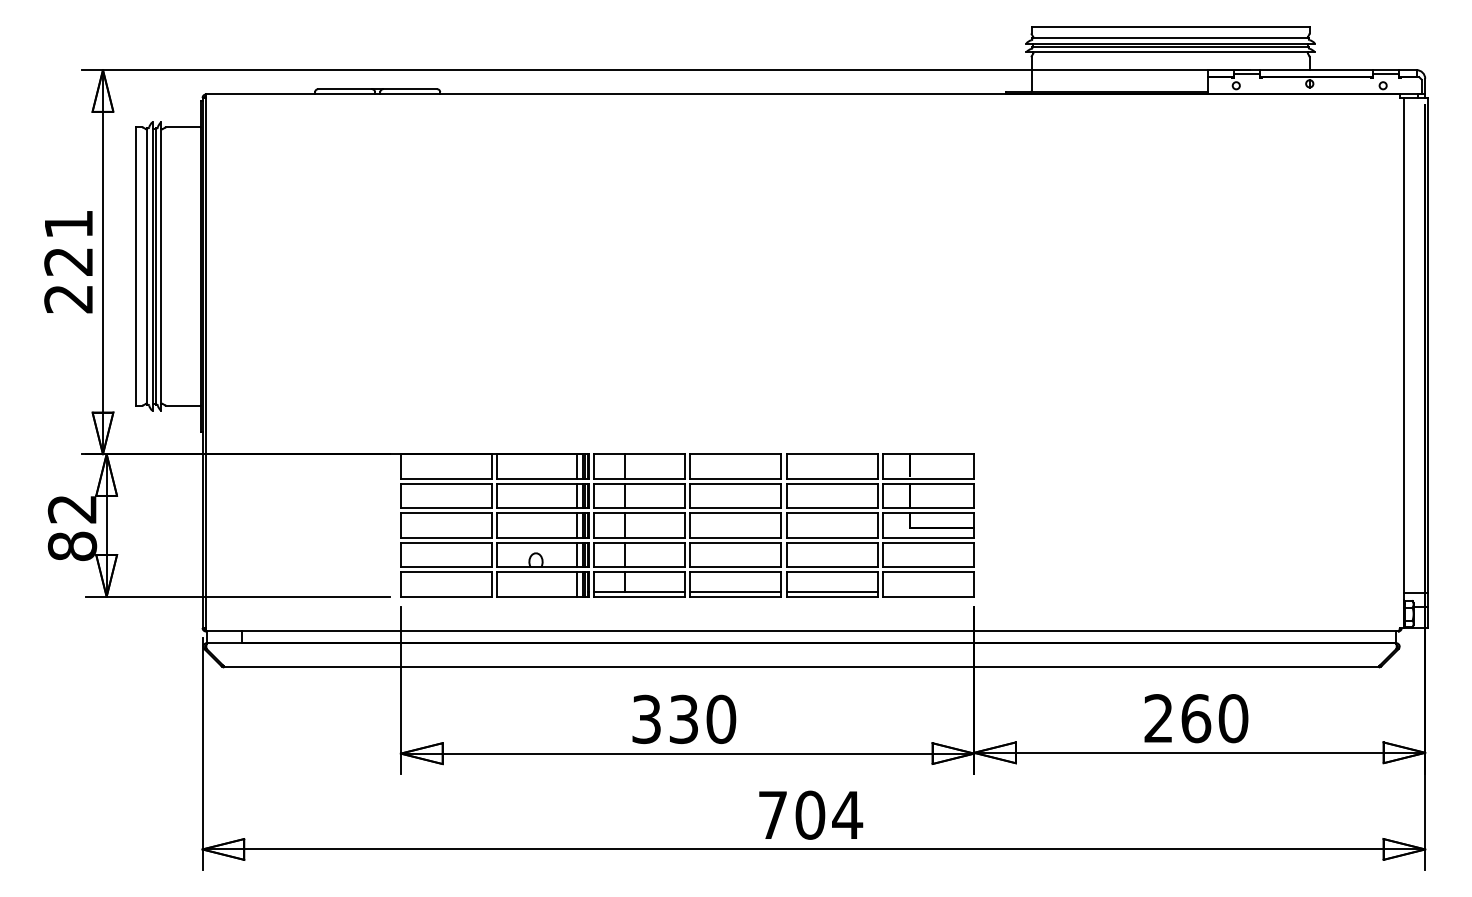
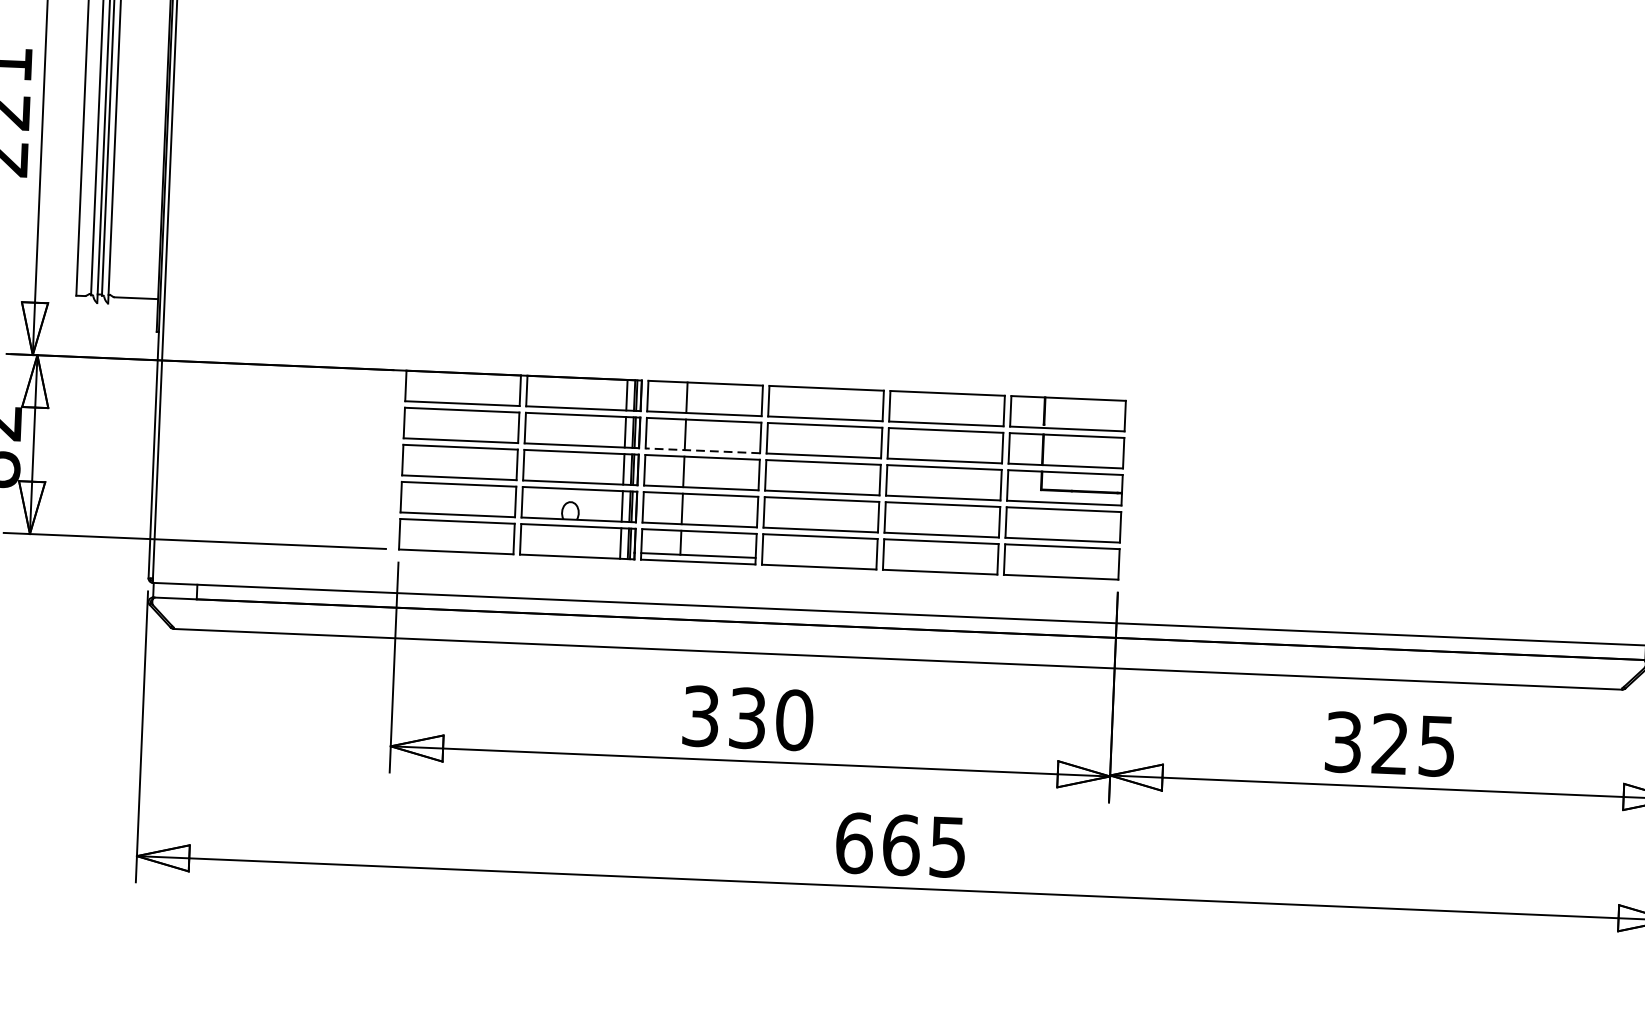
line: (639, 508) -> (703, 451), solid -> dashed
line: (735, 591) -> (819, 560), removed
line: (831, 591) -> (939, 565), removed
text: (1196, 718) -> (1390, 744), 260 -> 325
text: (810, 814) -> (901, 844), 704 -> 665

